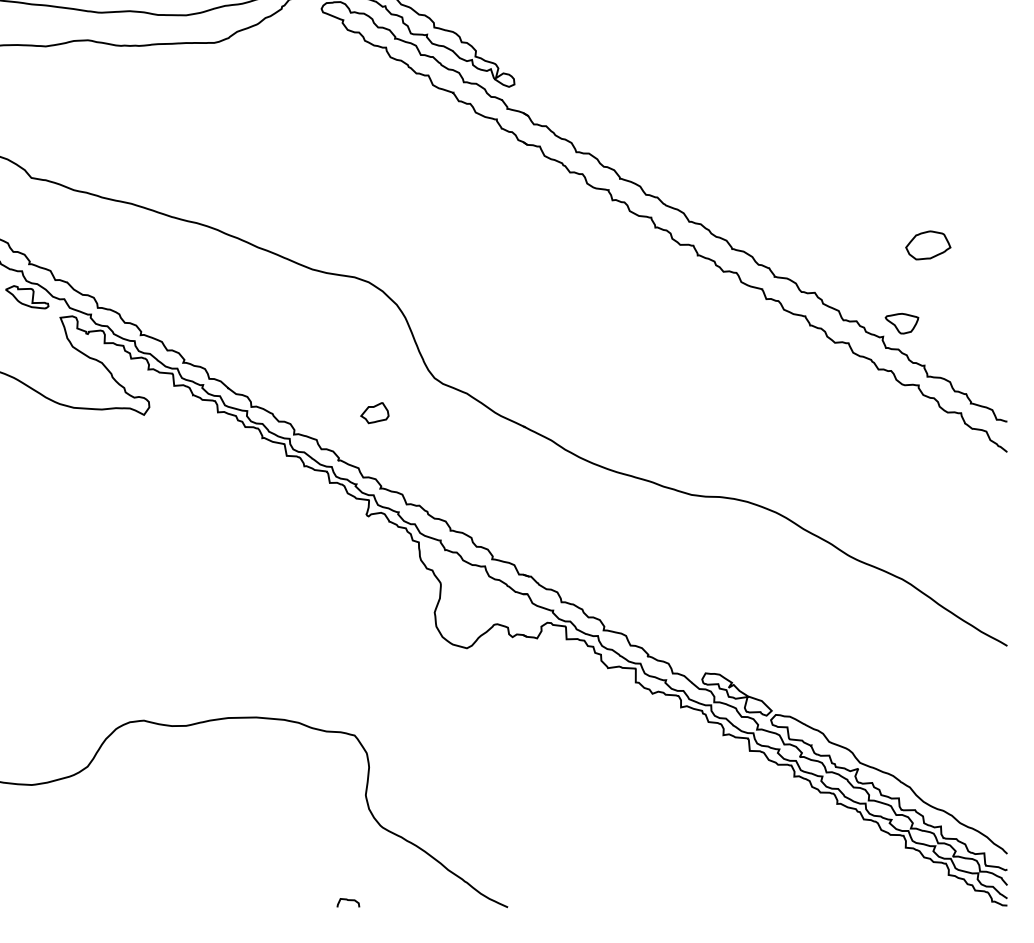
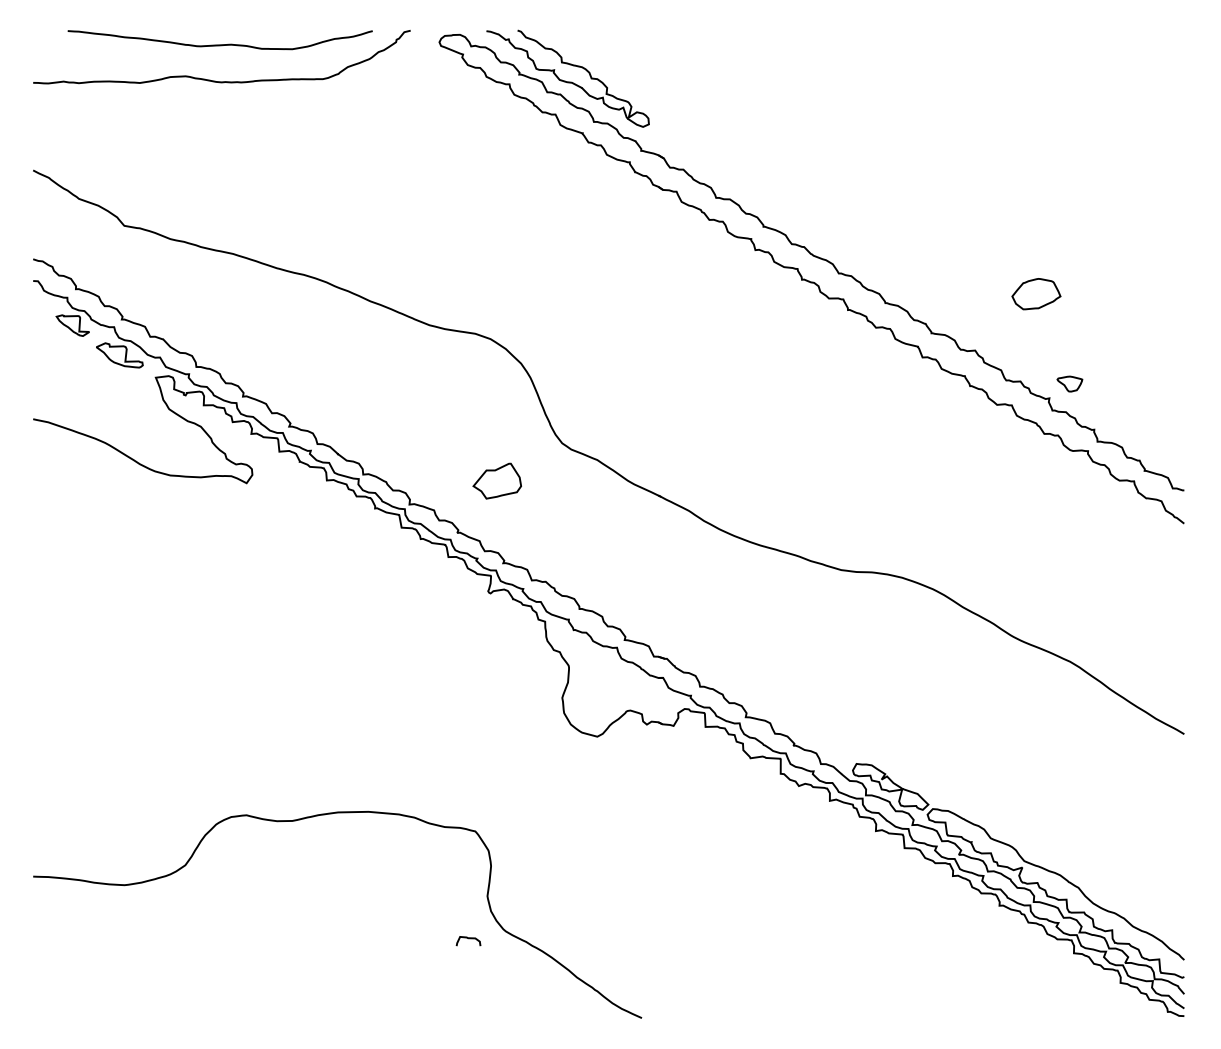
part: (928, 245) -> (1036, 294), moved
part: (901, 323) -> (1069, 383), size x0.7
part: (375, 413) -> (497, 481), size x1.6
curve: (348, 901) -> (468, 939), moved

